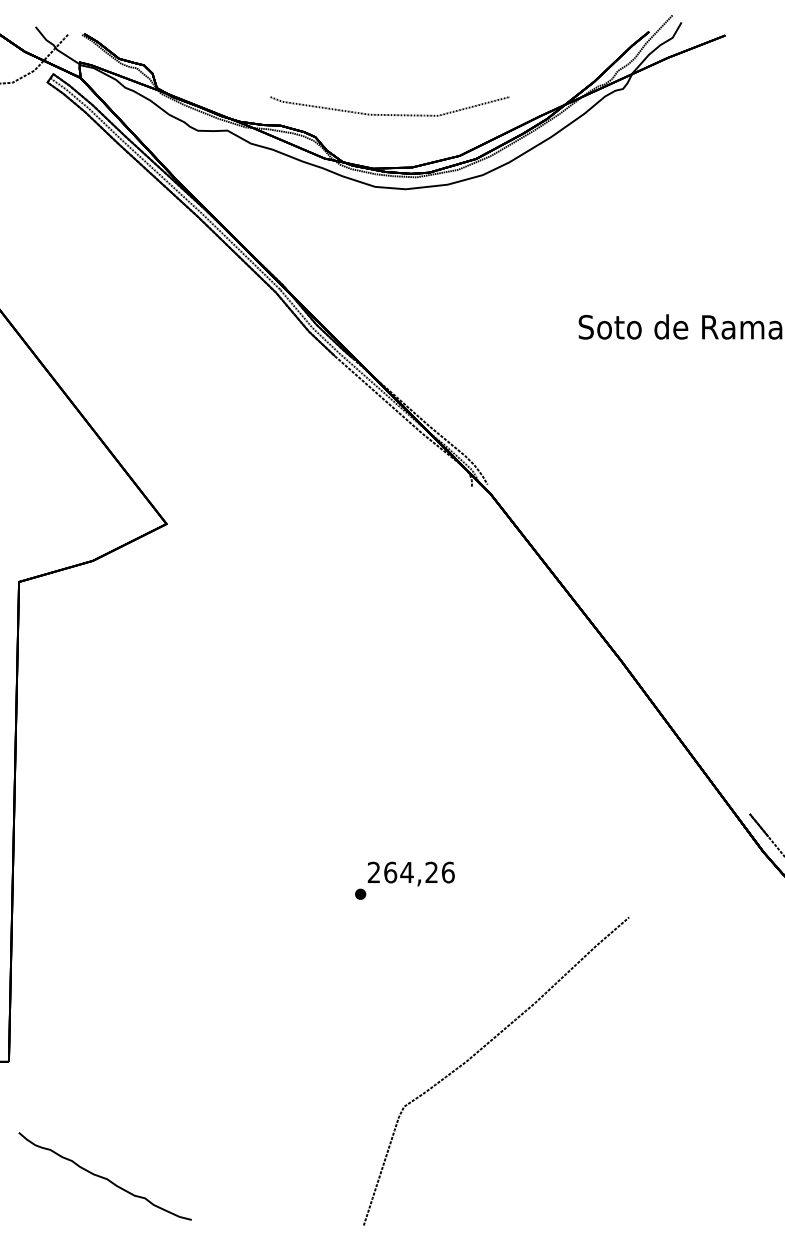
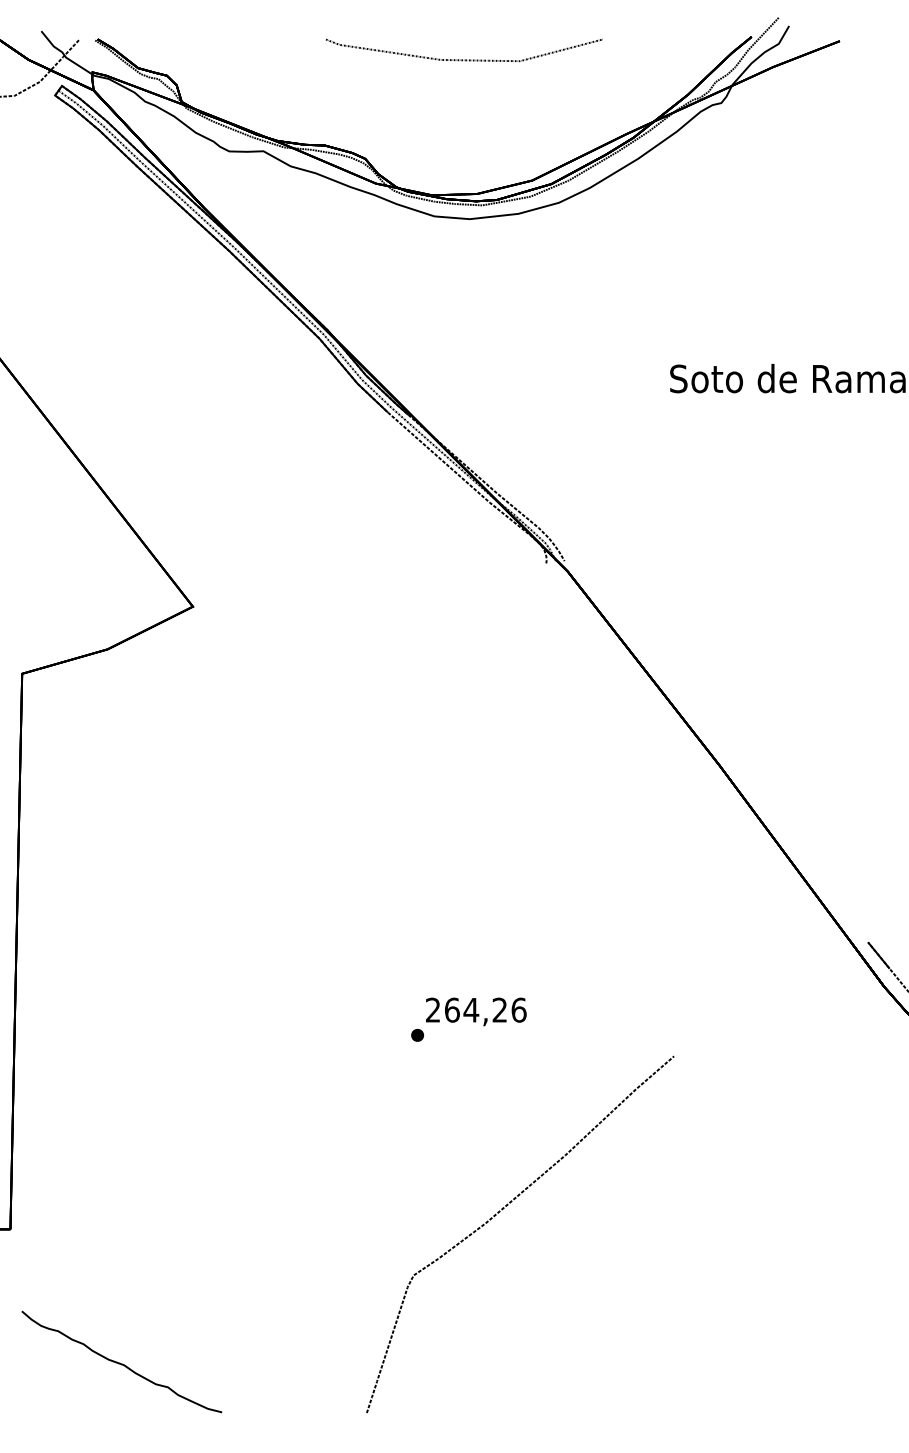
curve: (389, 114) -> (463, 59), moved
curve: (481, 1050) -> (503, 1210), moved

